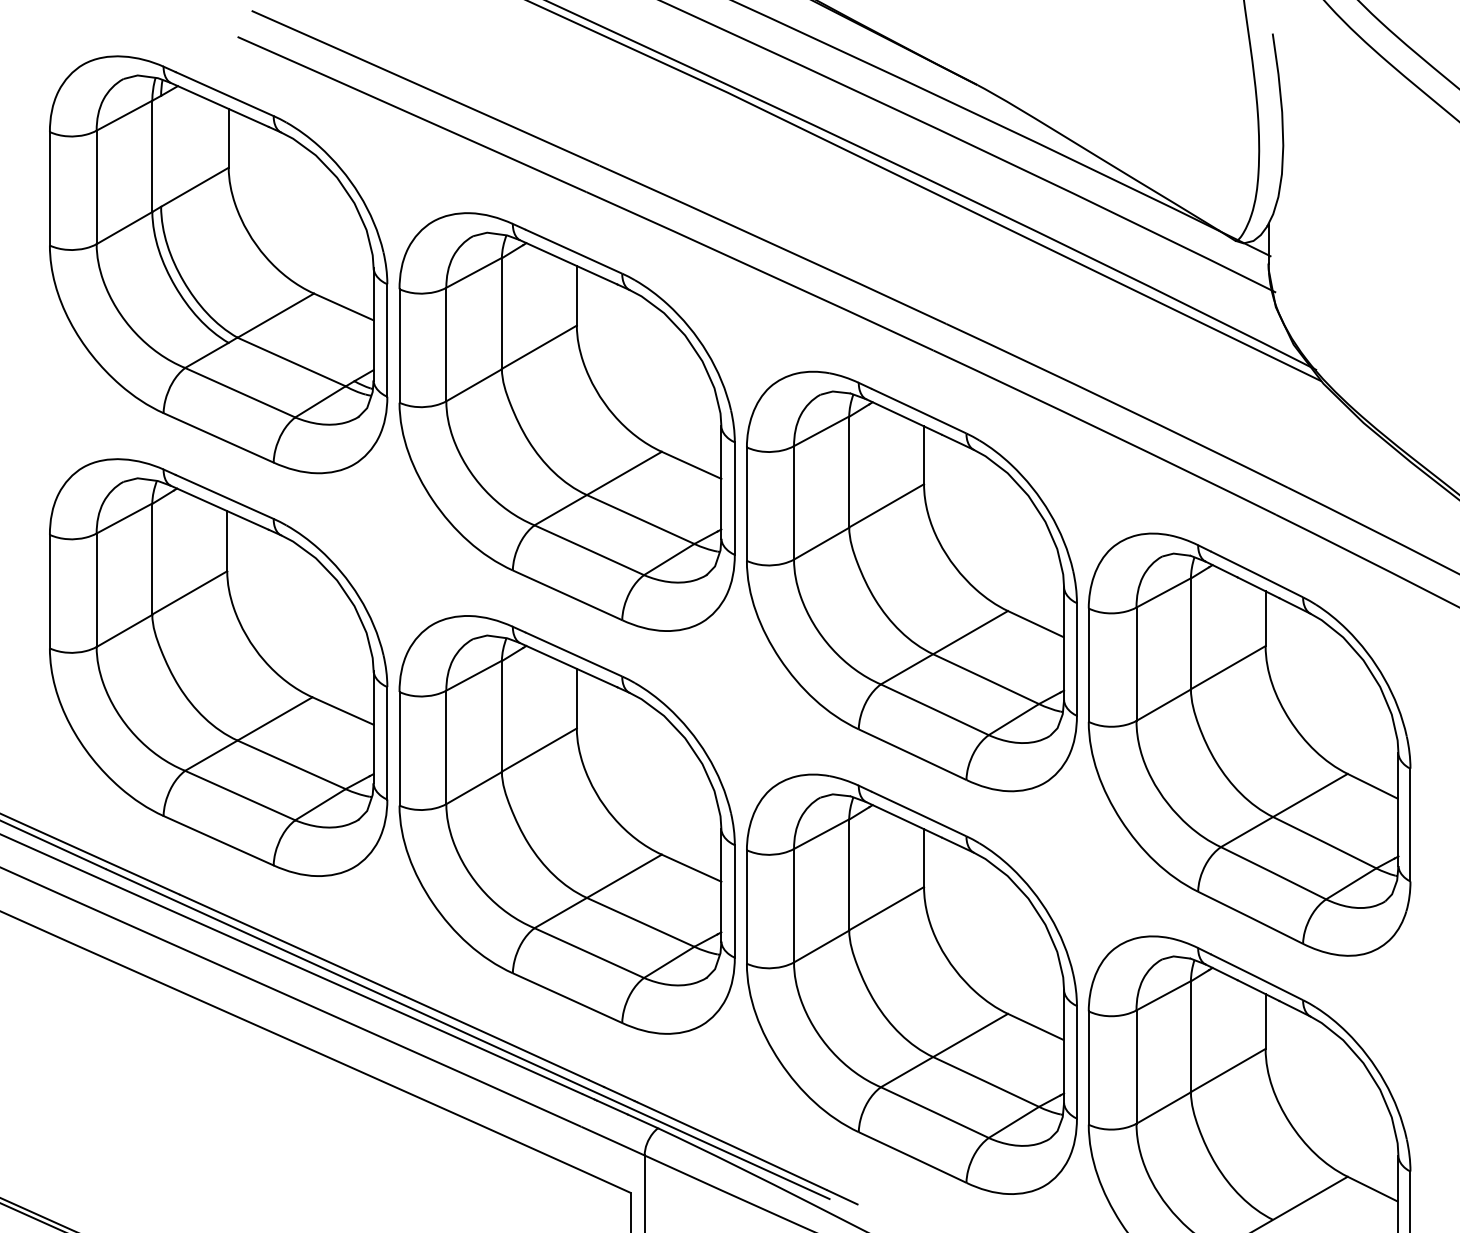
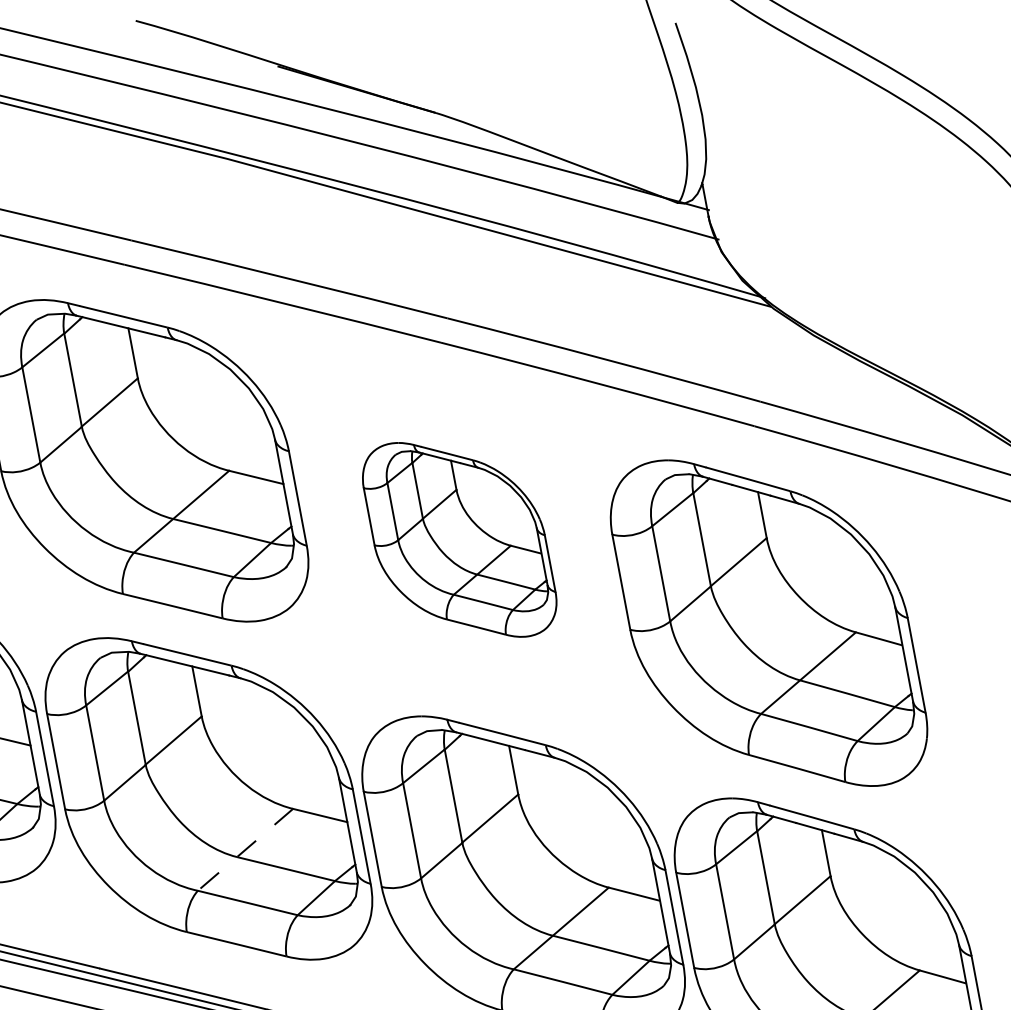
part: (911, 581) -> (459, 540), size x0.6
line: (597, 891) -> (244, 850), solid -> dashed

